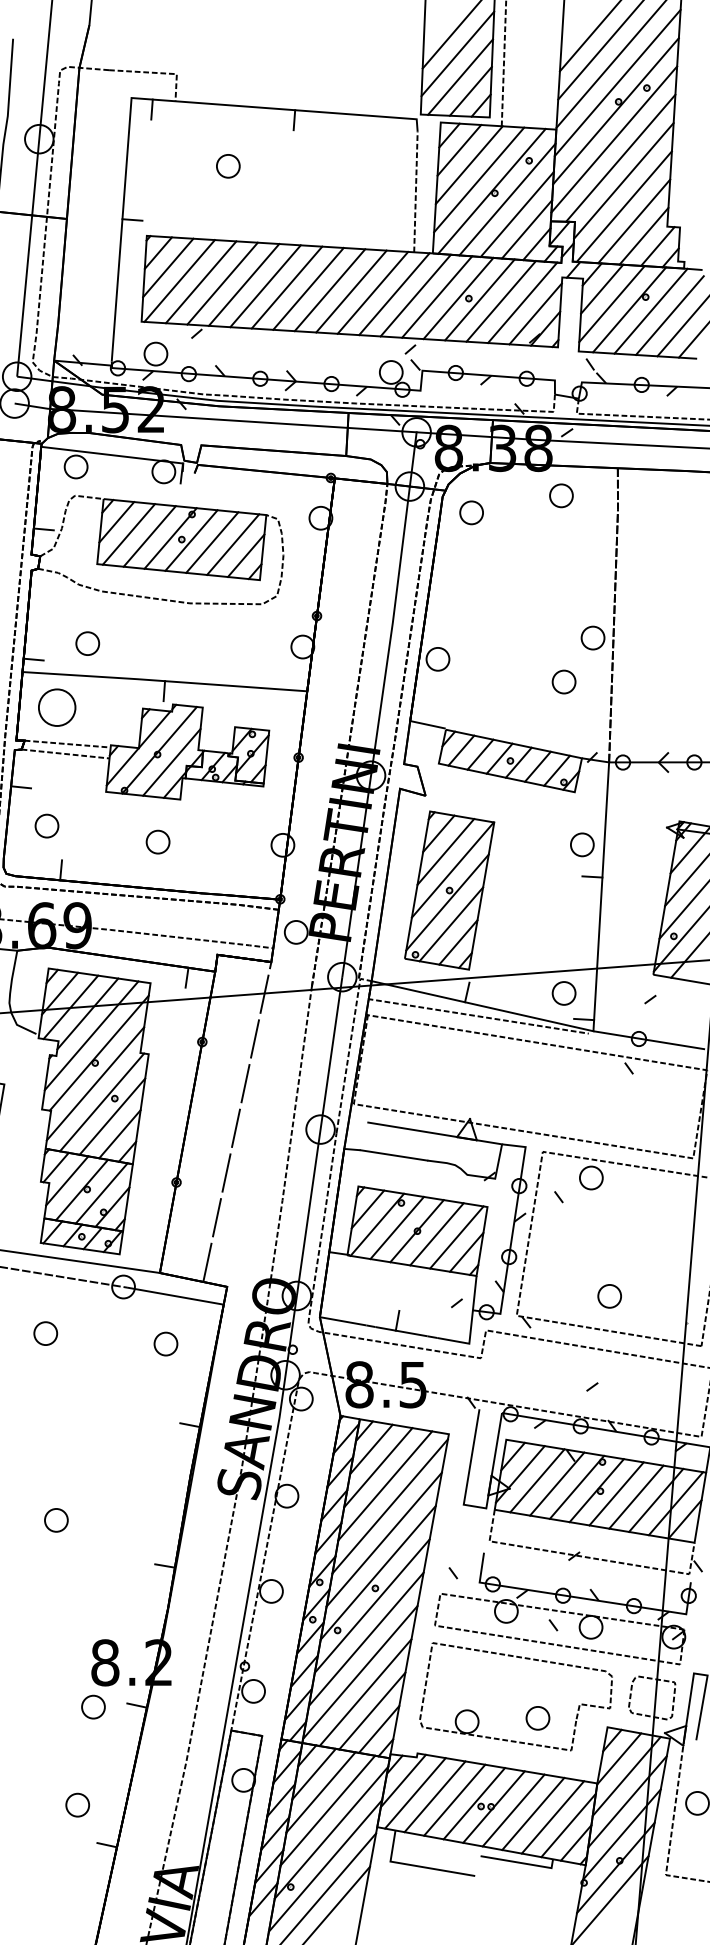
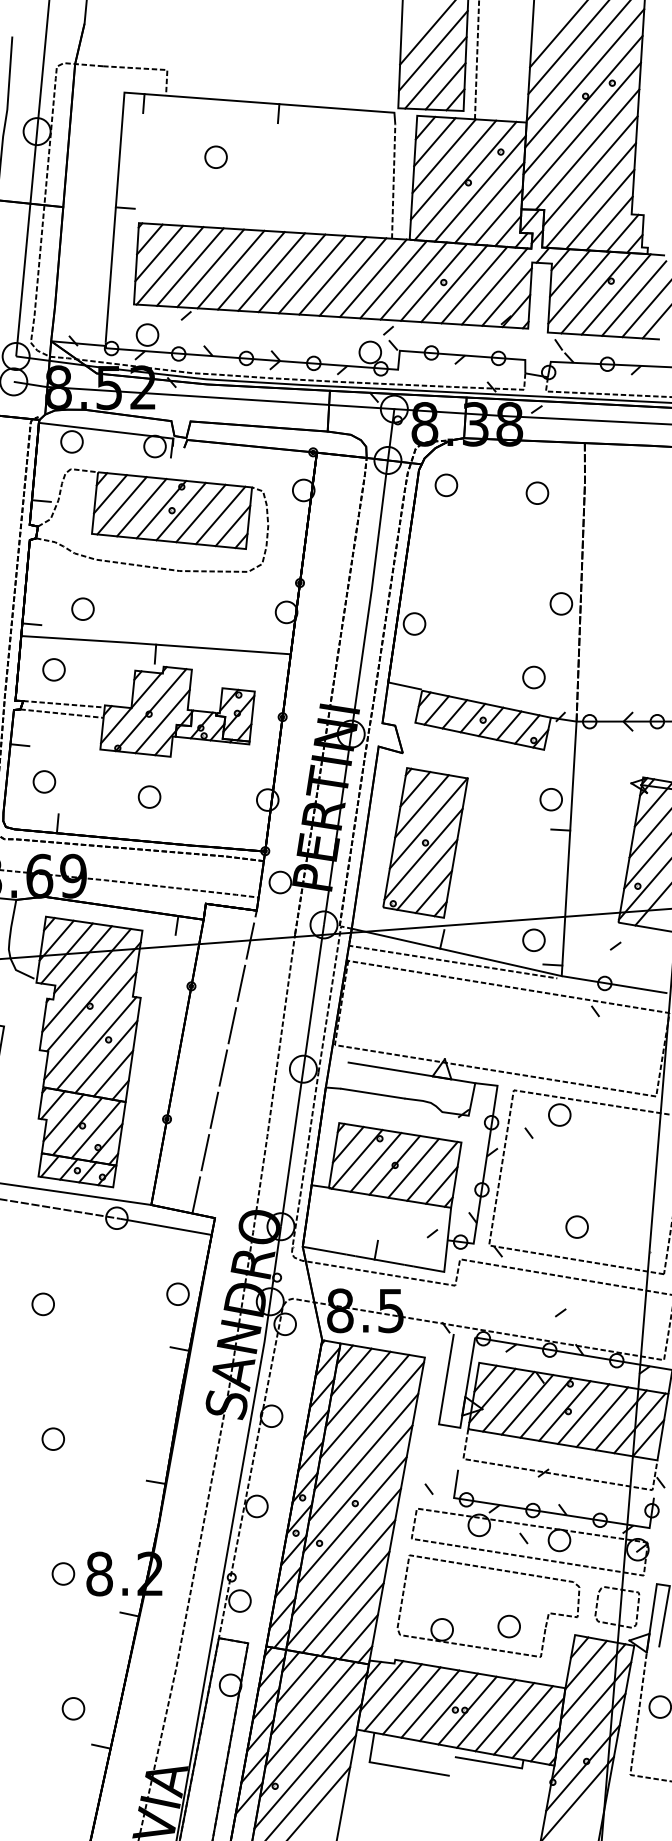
part: (561, 495) -> (537, 492), moved
part: (563, 682) -> (533, 677), moved
part: (56, 707) -> (53, 669), size x0.62
part: (44, 1333) -> (42, 1304), moved
part: (165, 1343) -> (177, 1293), moved
part: (93, 1706) -> (63, 1573), moved

